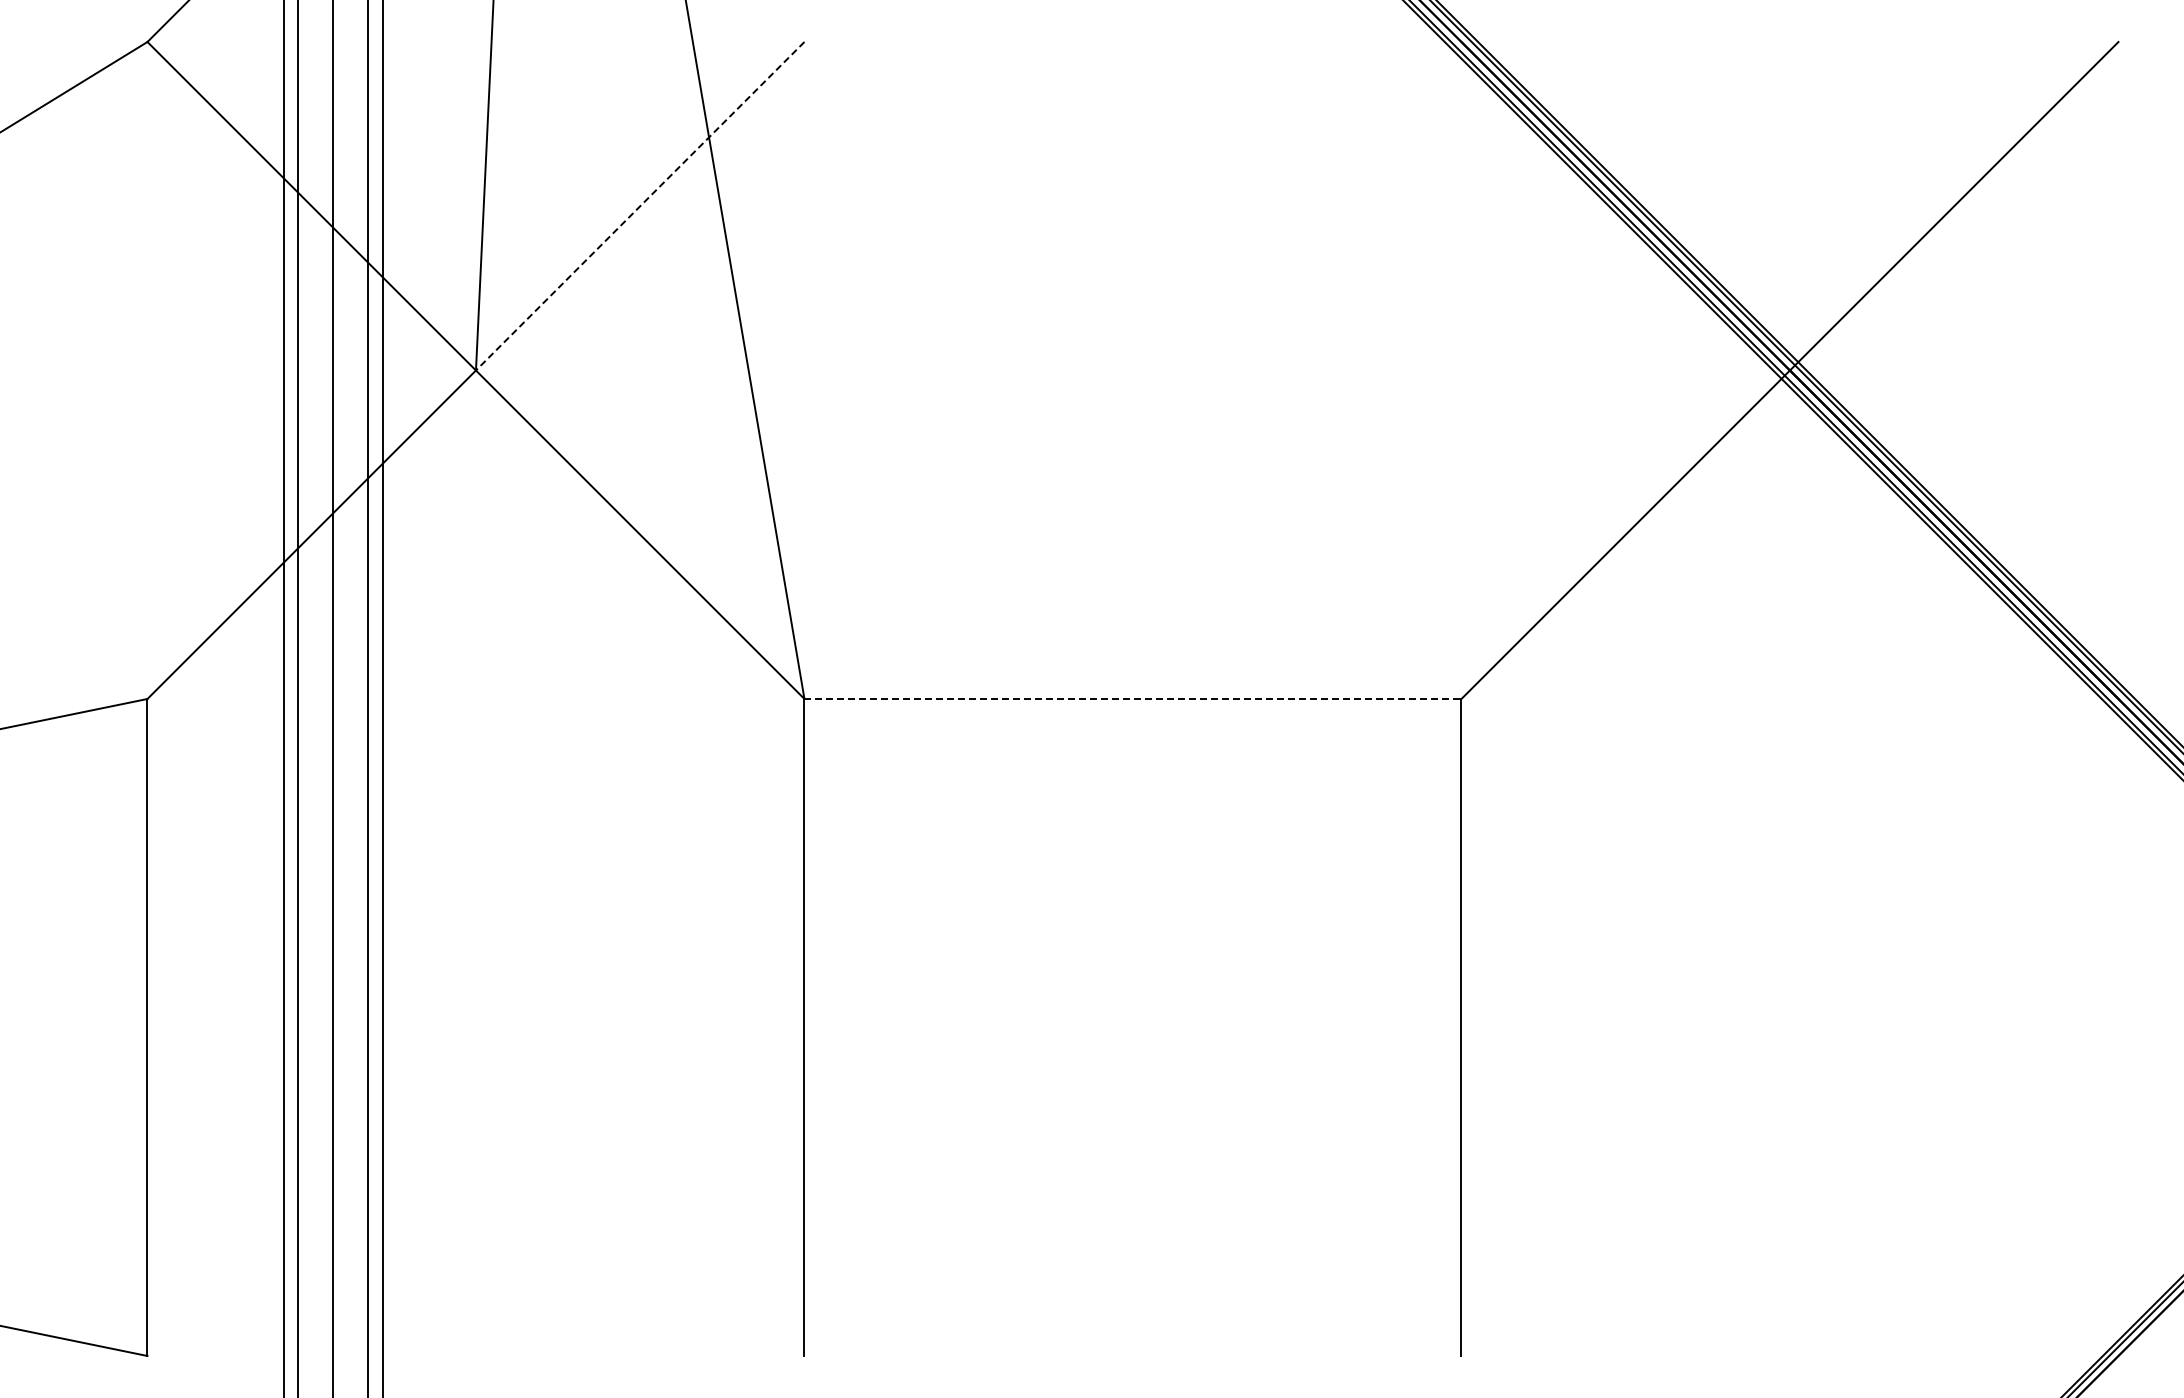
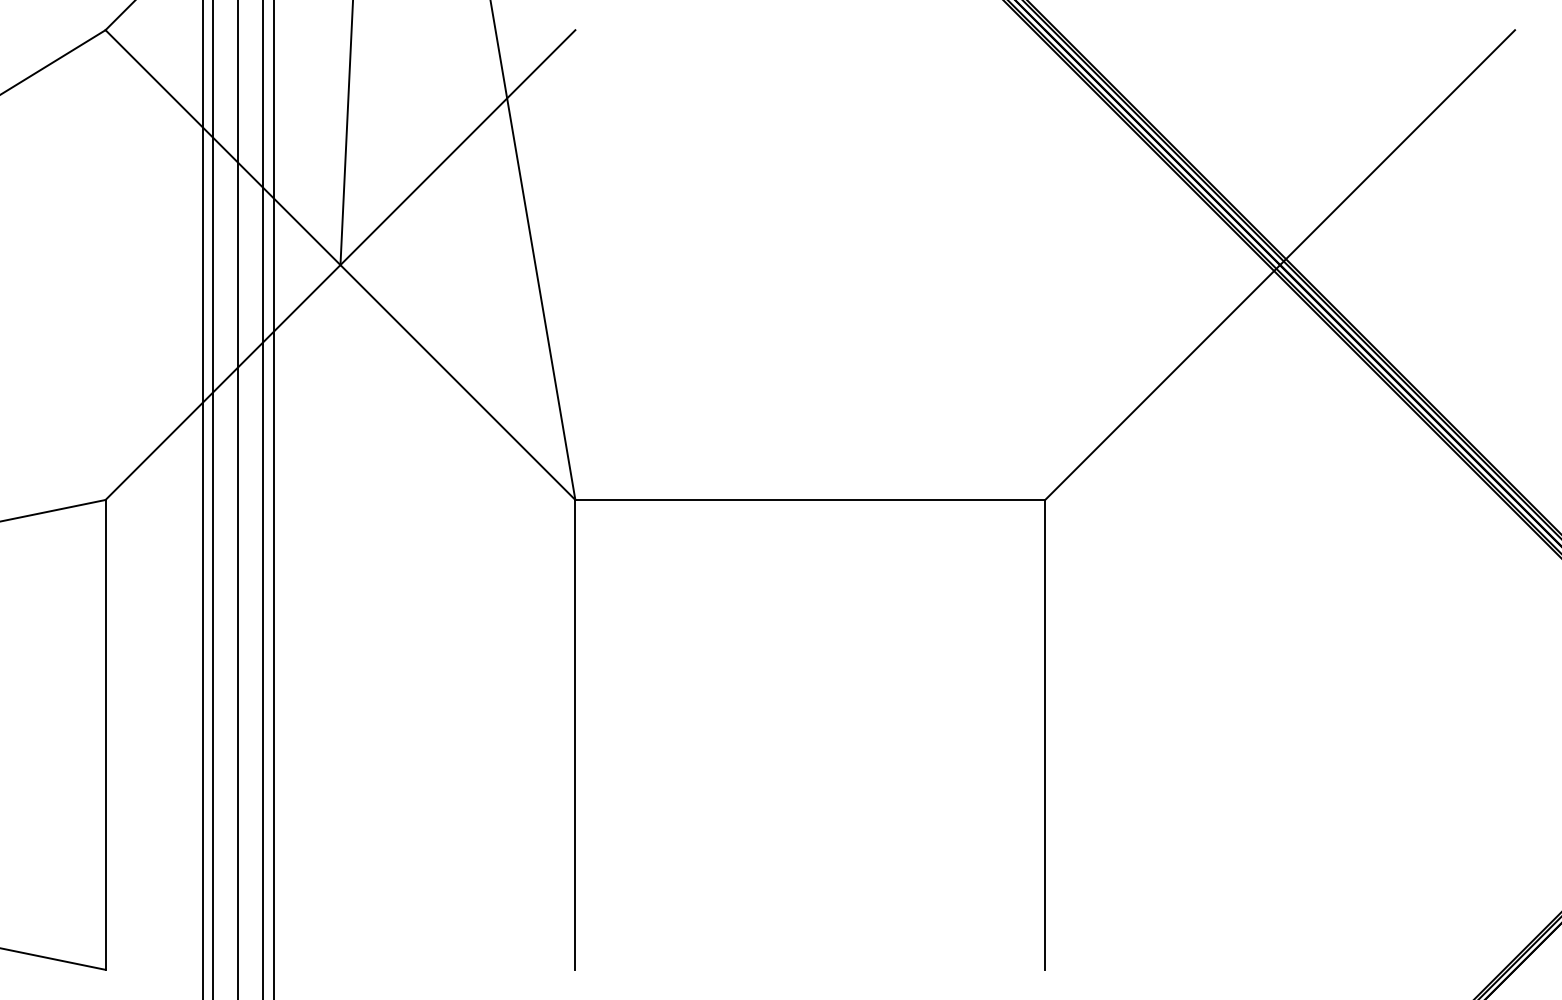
line: (639, 206) -> (457, 147), dashed -> solid
line: (1133, 699) -> (810, 500), dashed -> solid

